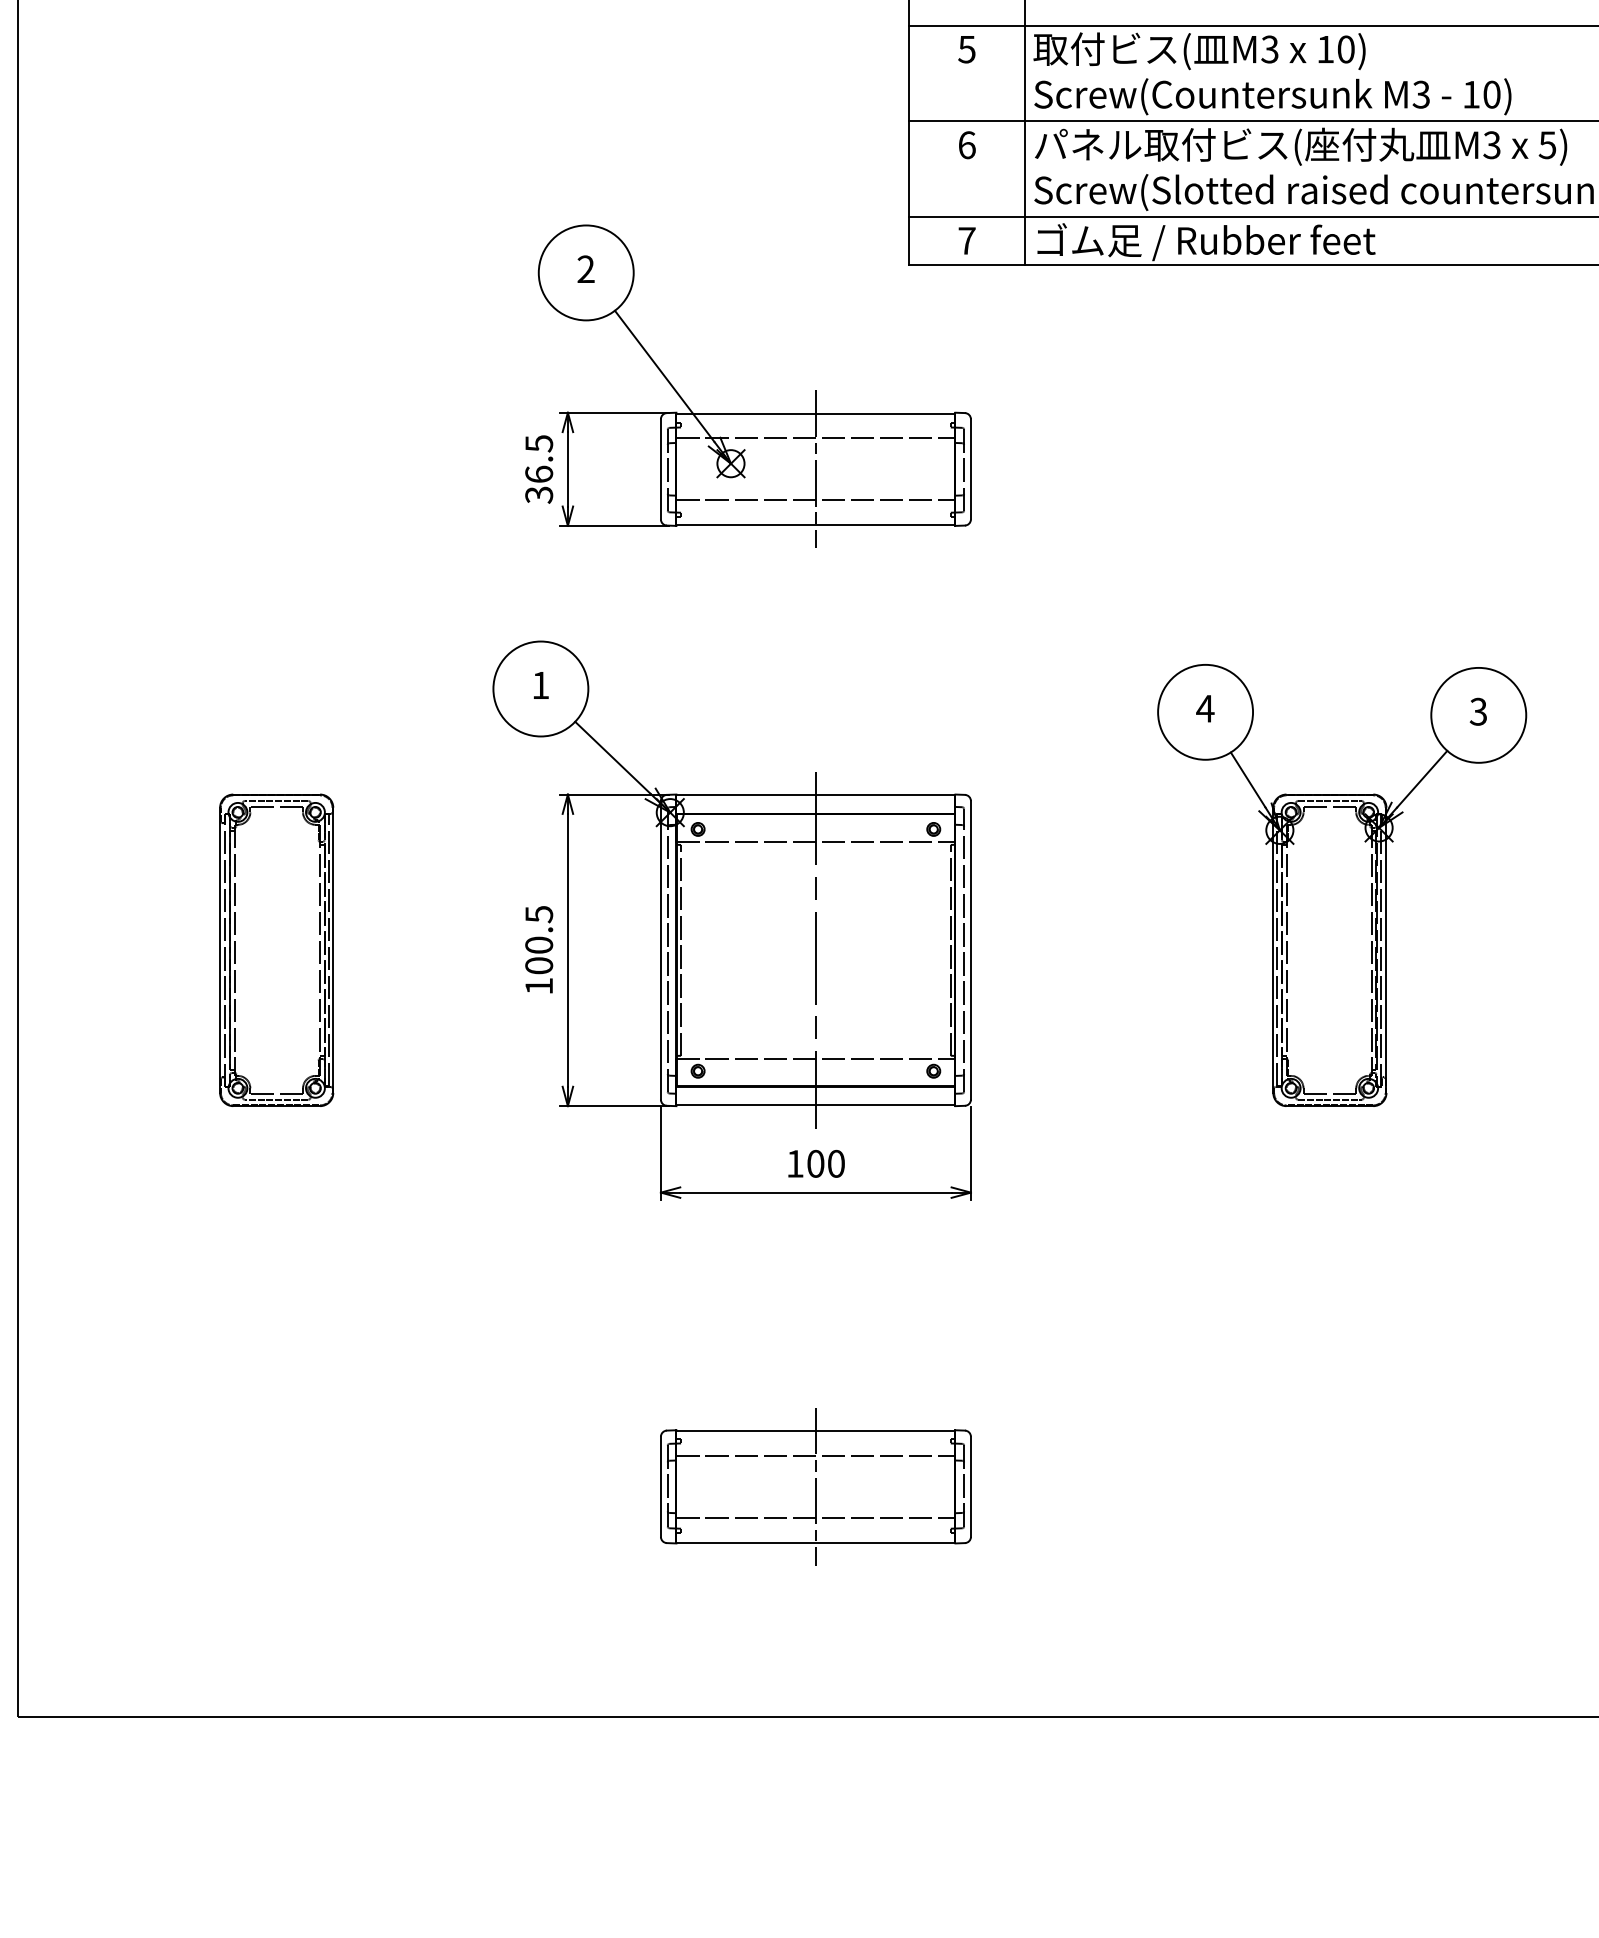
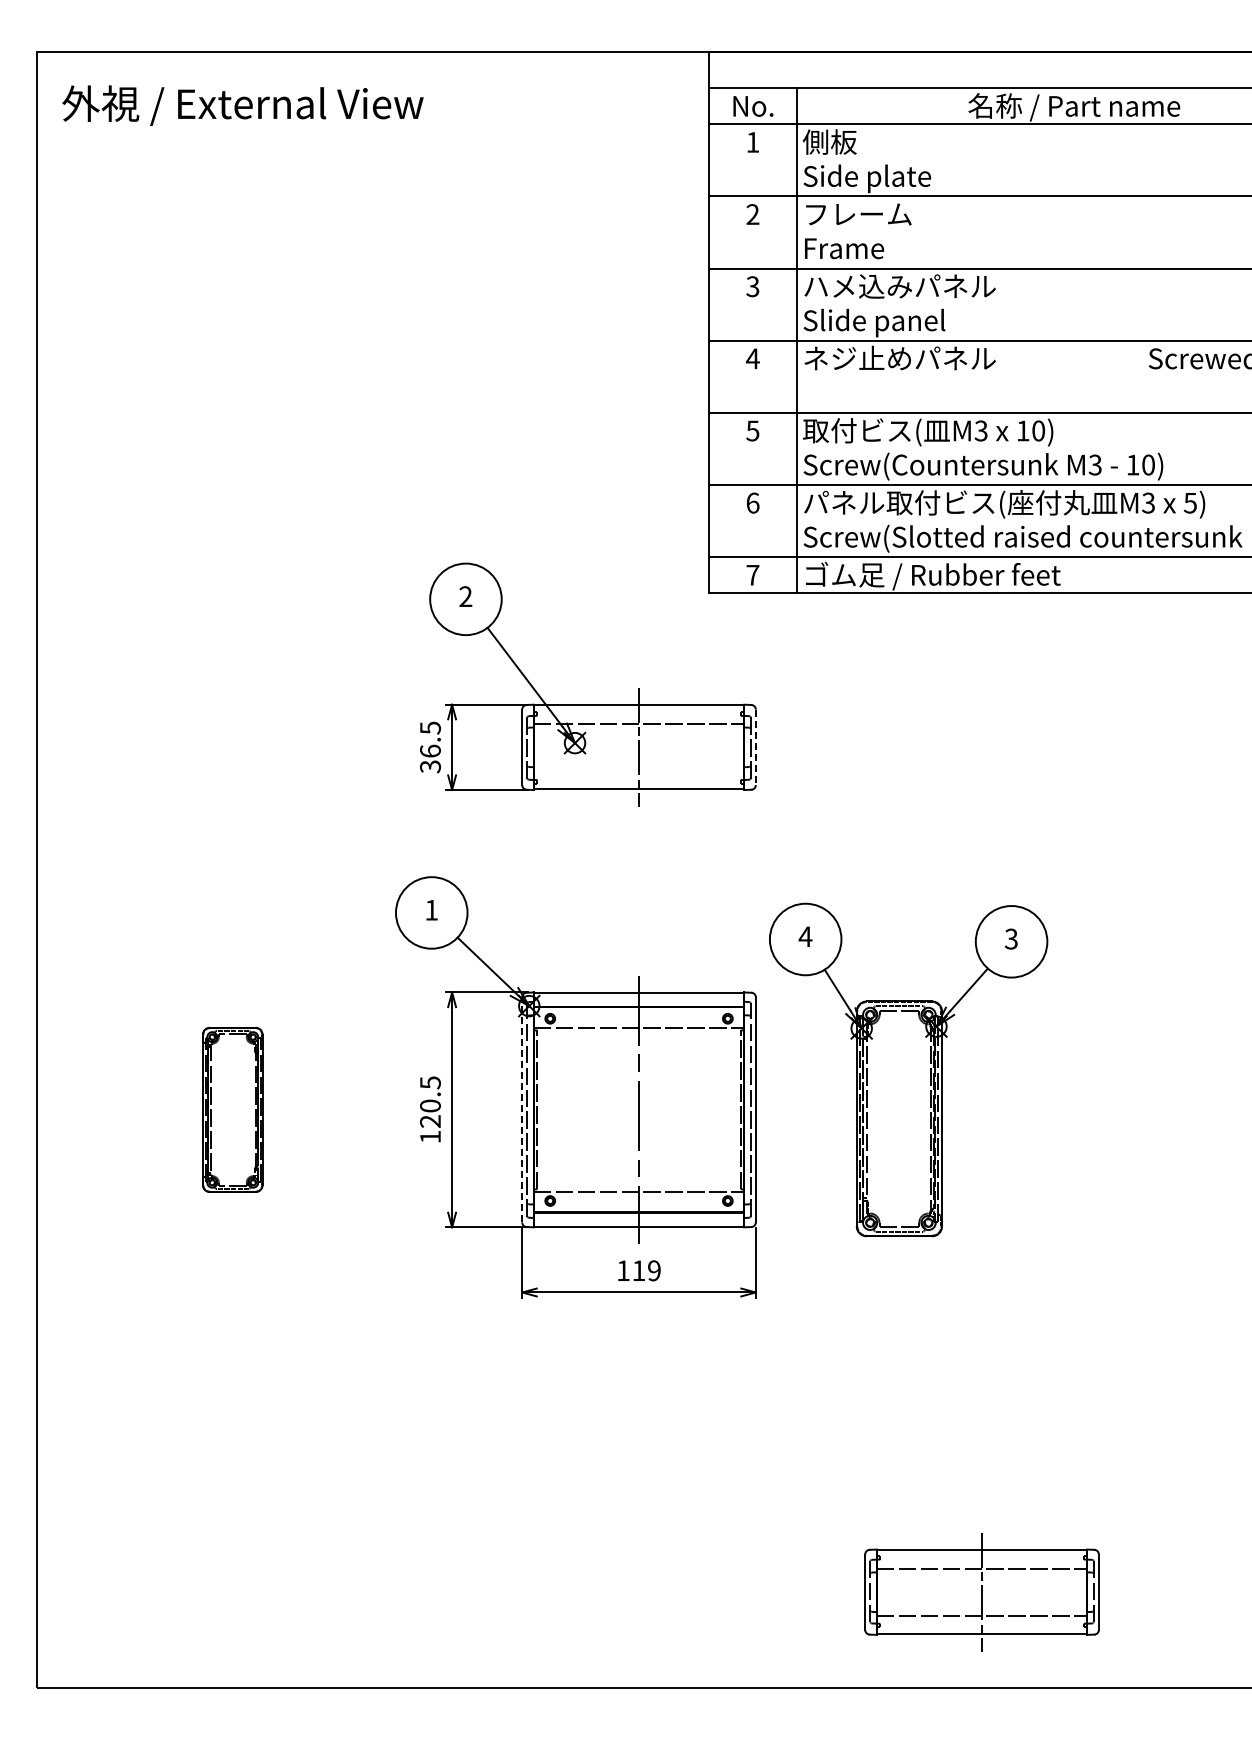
line: (970, 469) -> (755, 747), solid -> dashed
line: (815, 500) -> (638, 770), removed
part: (1341, 884) -> (908, 1069), moved
part: (276, 949) -> (232, 1109), size x0.7
line: (661, 949) -> (522, 1109), solid -> dashed
text: (539, 965) -> (430, 1121), 100.5 -> 120.5
text: (825, 1163) -> (646, 1270), 100 -> 119
part: (815, 1487) -> (981, 1592), moved

